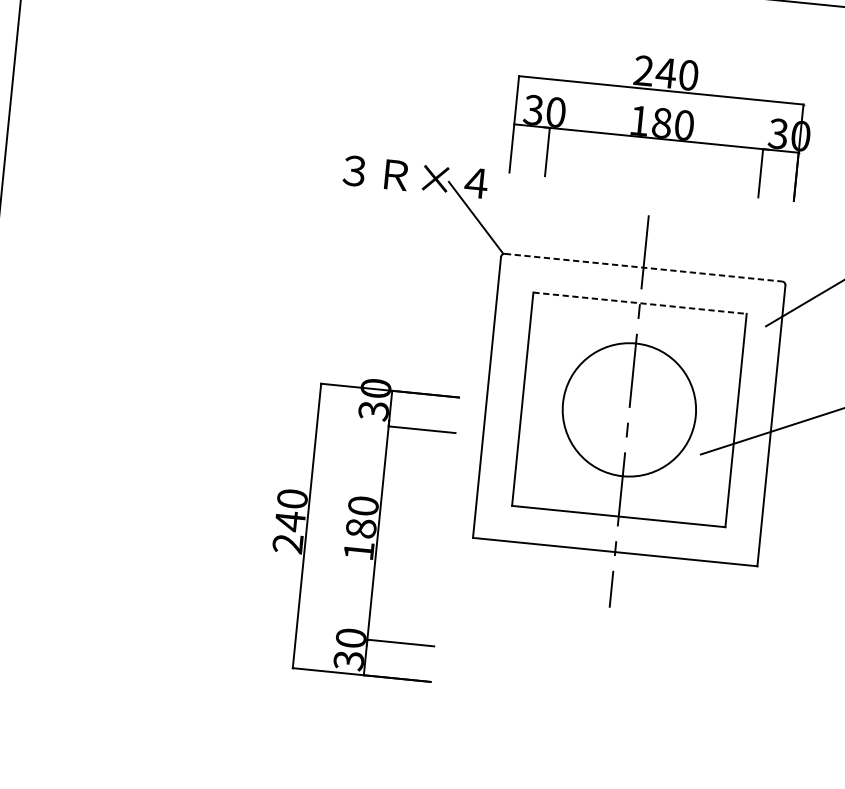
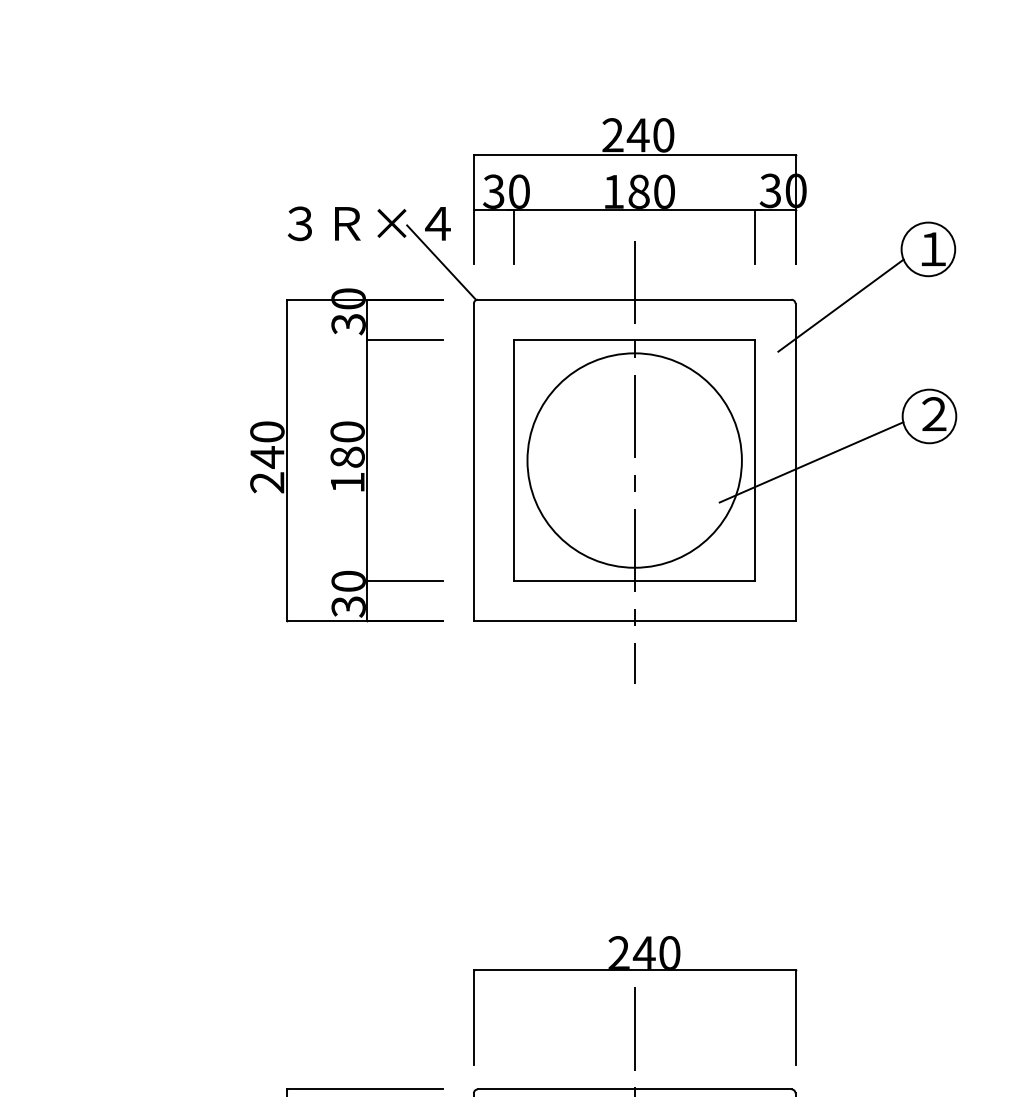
part: (662, 122) -> (639, 191), moved
line: (643, 267) -> (634, 299), dashed -> solid
line: (639, 302) -> (634, 339), dashed -> solid
circle: (629, 409) -> (634, 460), size x1.43
part: (360, 526) -> (346, 455), moved

